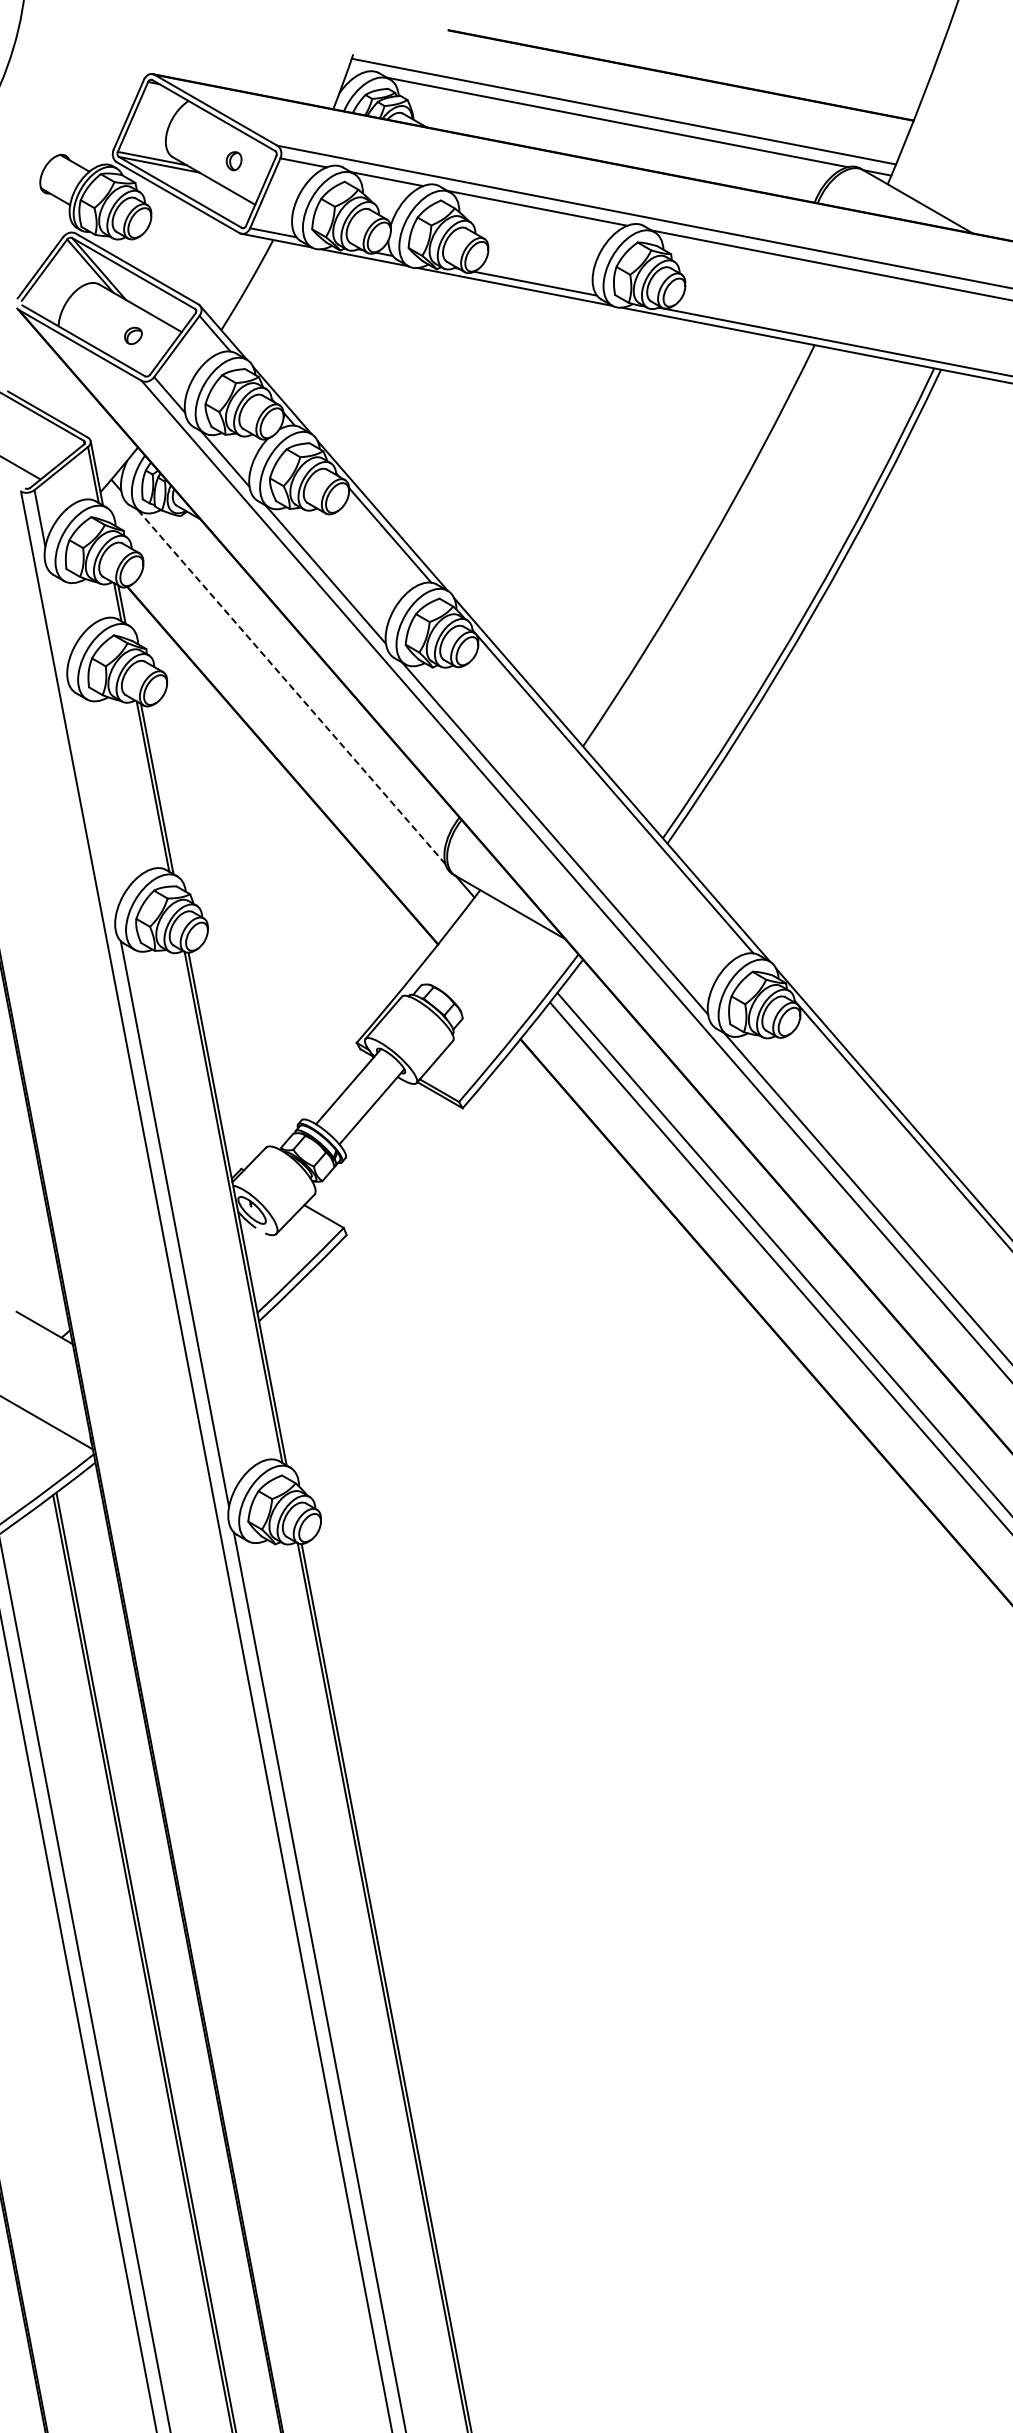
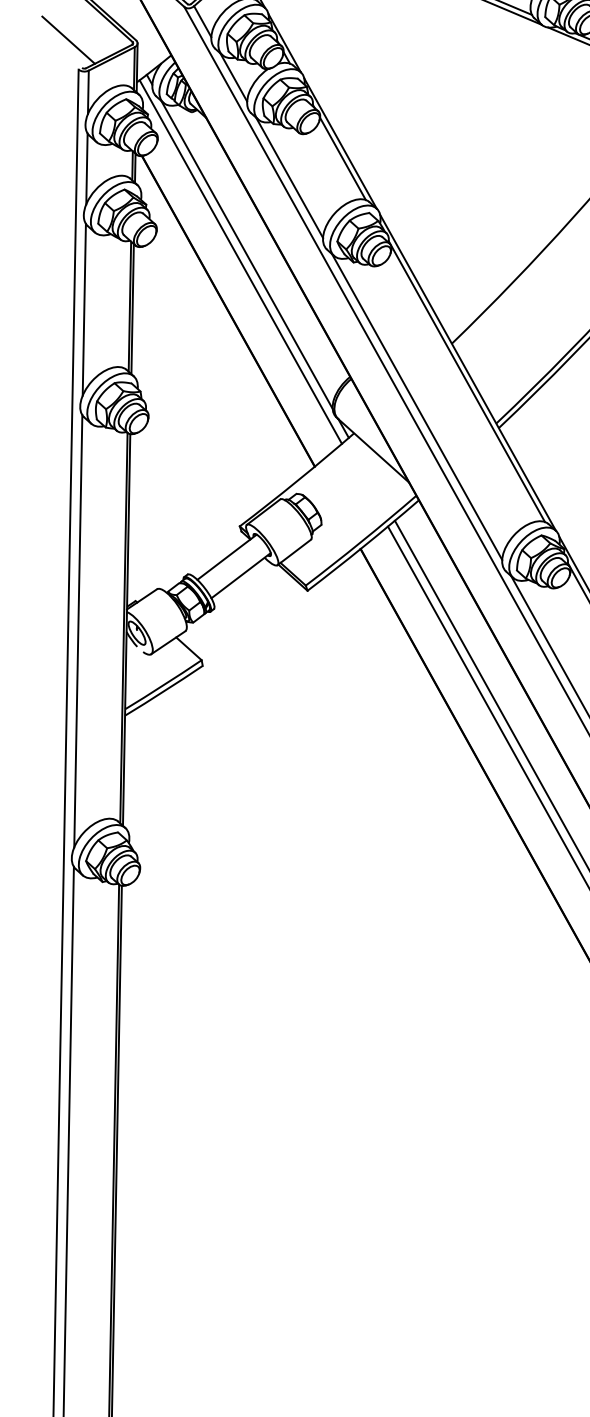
line: (59, 618) -> (87, 168), added
line: (291, 686) -> (247, 254), dashed -> solid
line: (285, 697) -> (240, 261), added
line: (93, 802) -> (83, 309), added

